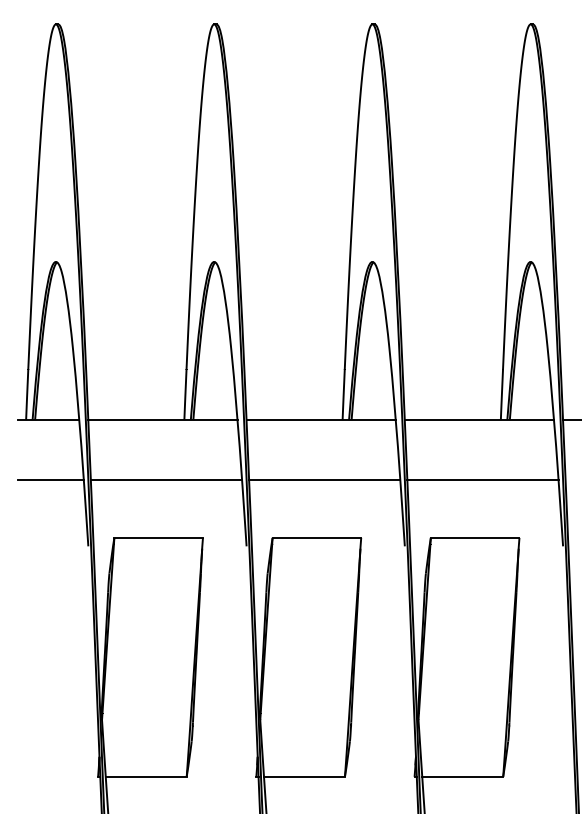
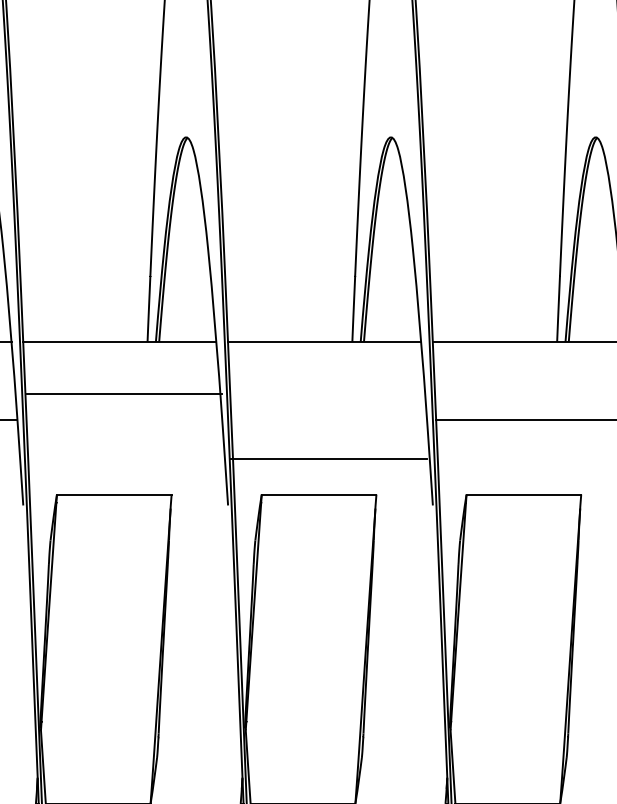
line: (166, 480) -> (124, 394), moved
line: (324, 480) -> (328, 459), moved

